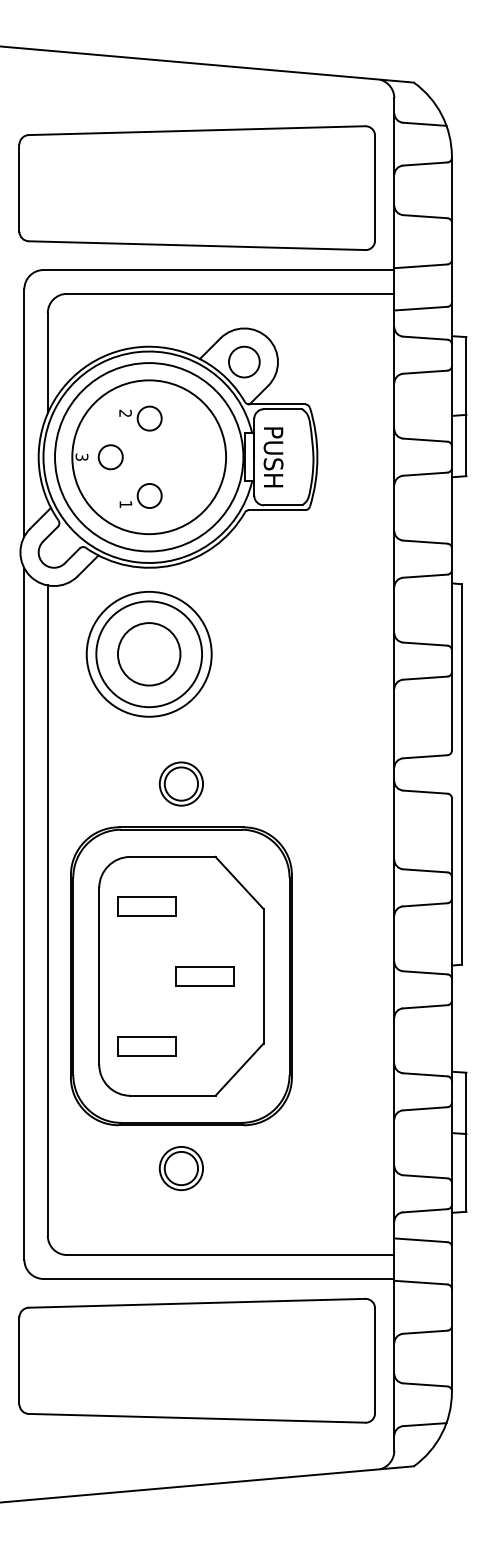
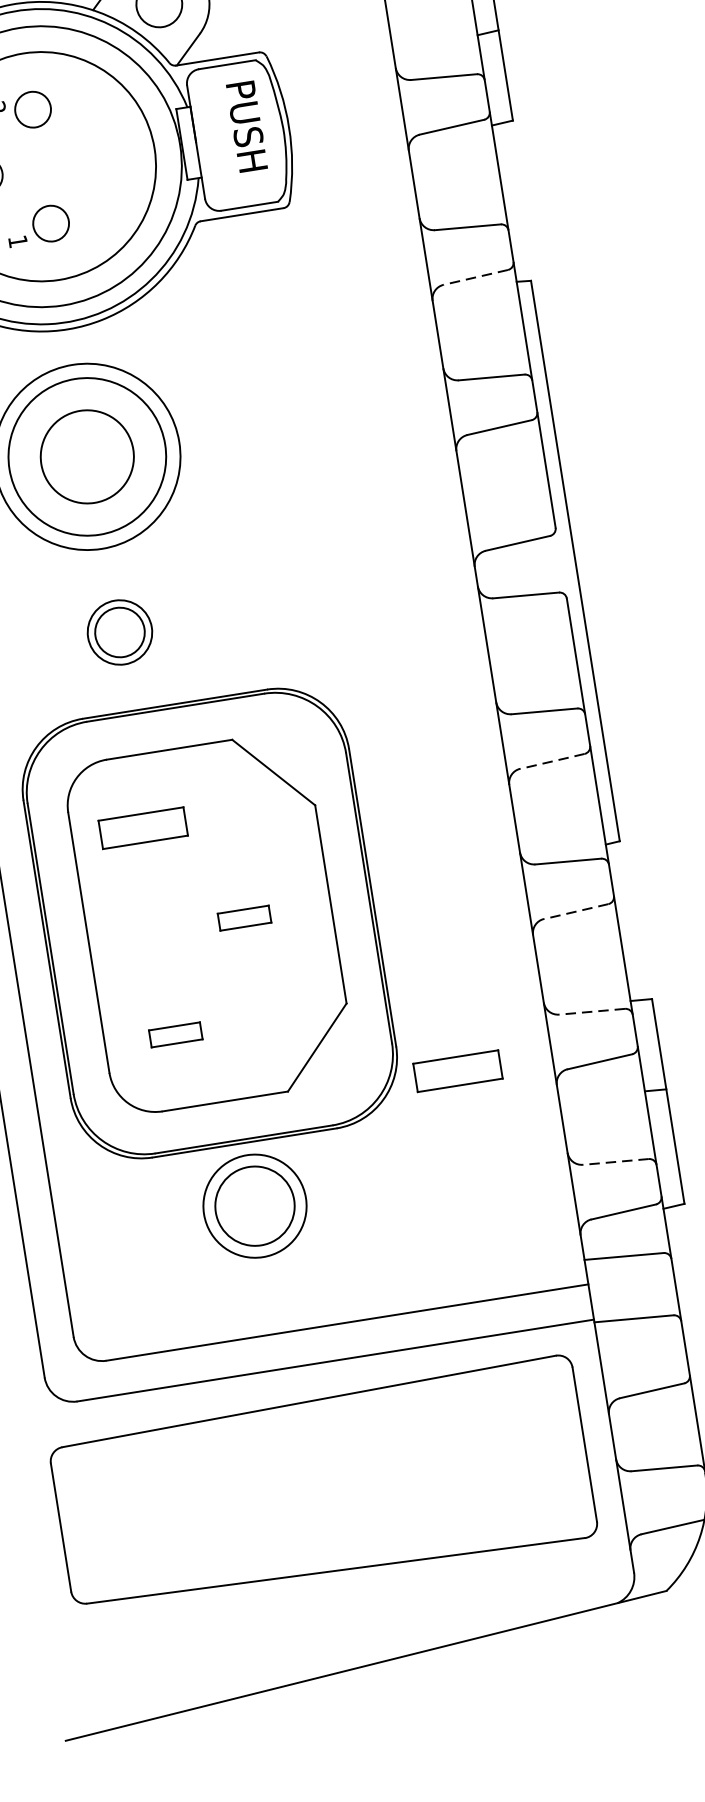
text: (273, 457) -> (246, 126), moved
line: (424, 576) -> (474, 278), solid -> dashed
part: (180, 783) -> (118, 631), moved
line: (424, 904) -> (551, 761), solid -> dashed
part: (204, 976) -> (243, 918), size x0.6
line: (424, 1006) -> (574, 911), solid -> dashed
part: (146, 1046) -> (174, 1035), size x0.6
line: (424, 1074) -> (590, 1011), solid -> dashed
part: (329, 1100) -> (456, 1071), added
part: (180, 1168) -> (253, 1206), size x1.6
line: (424, 1176) -> (614, 1161), solid -> dashed

